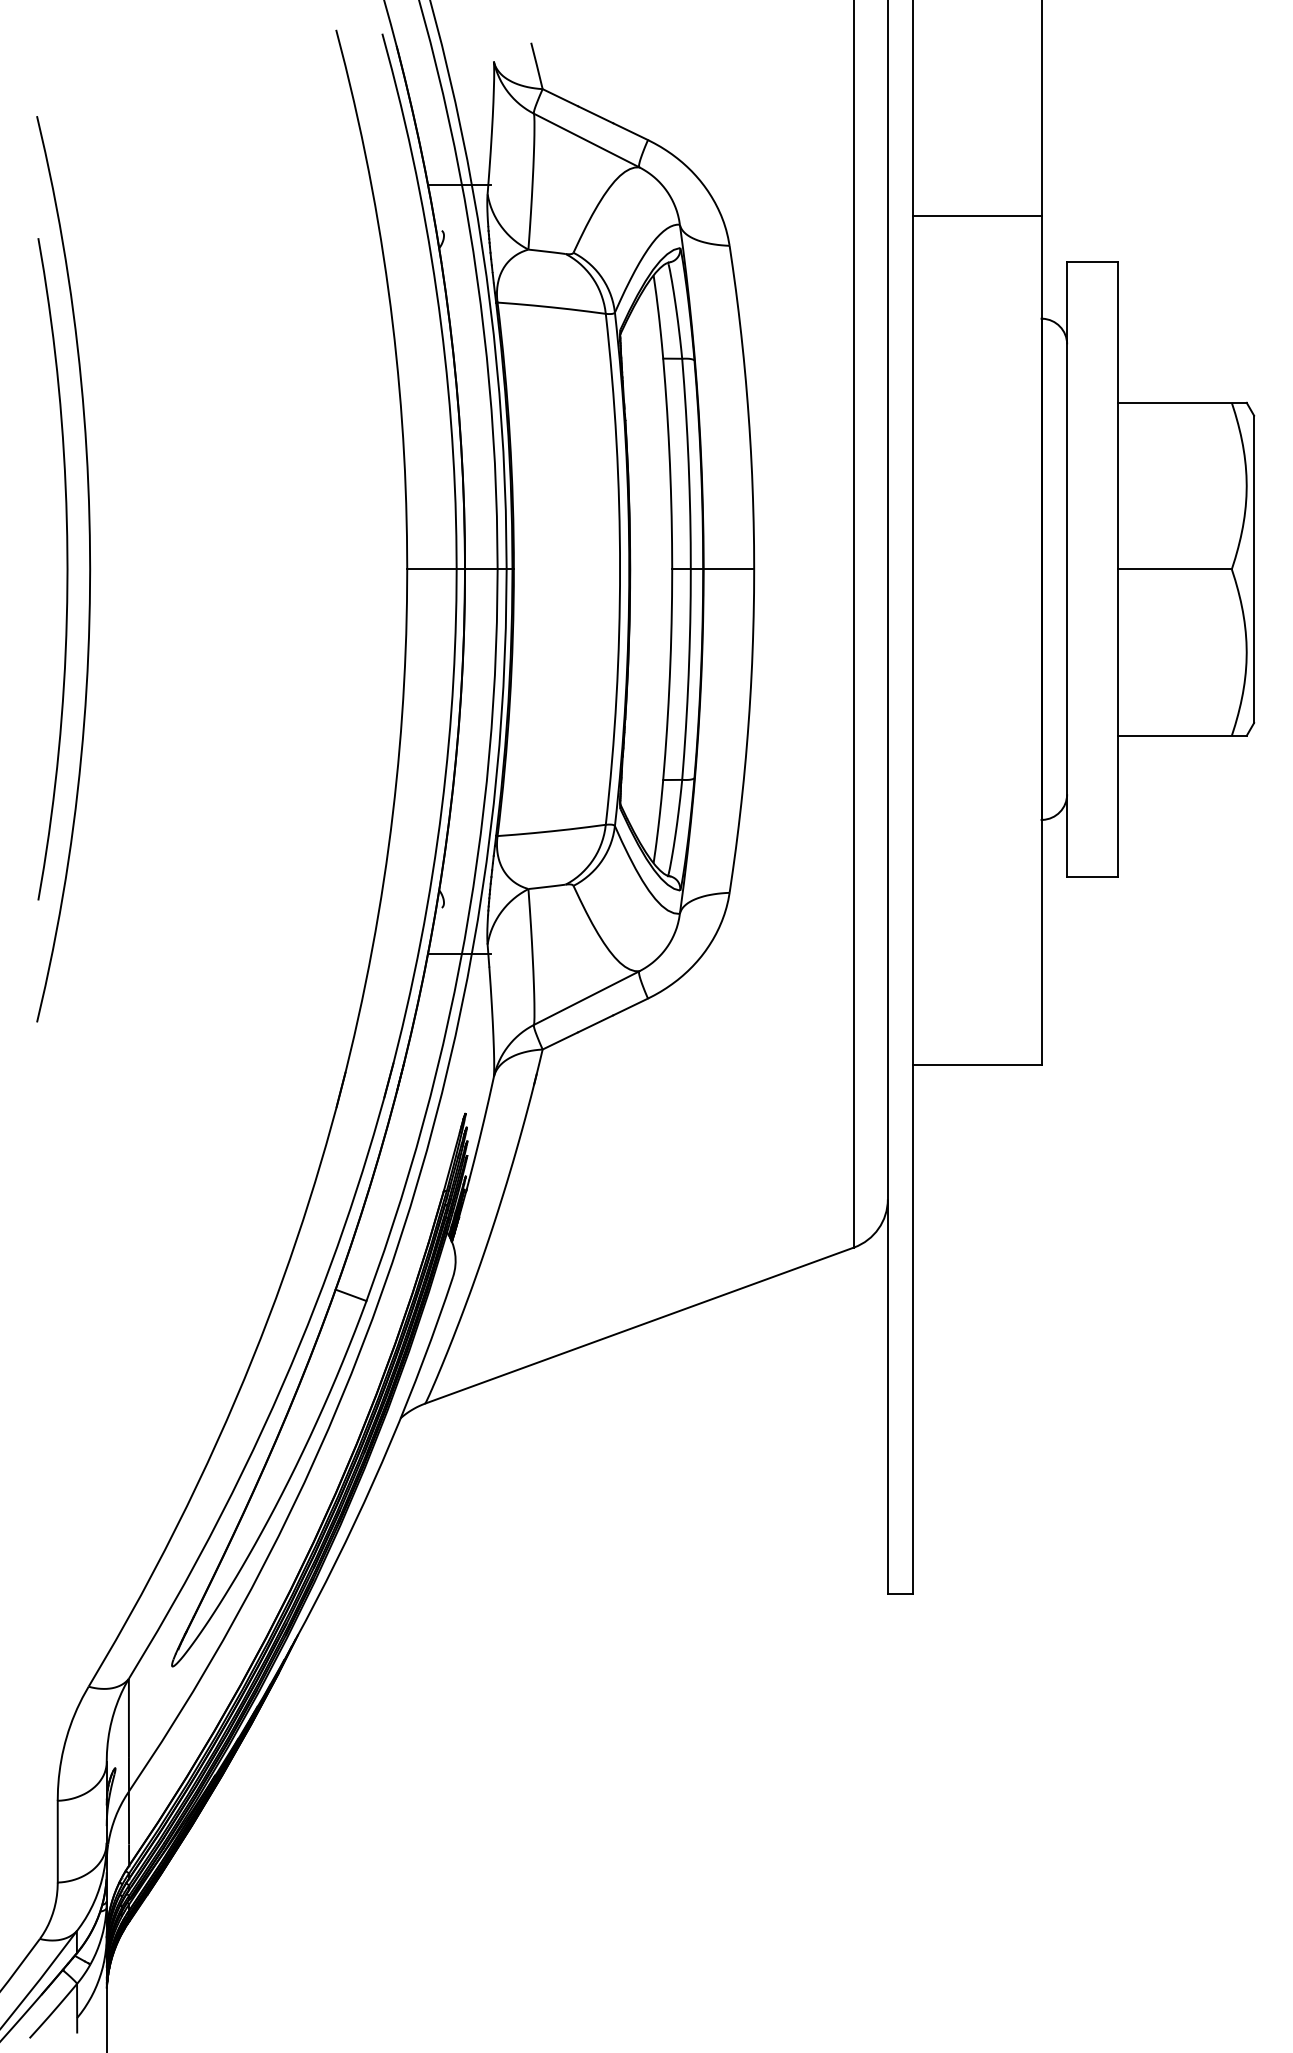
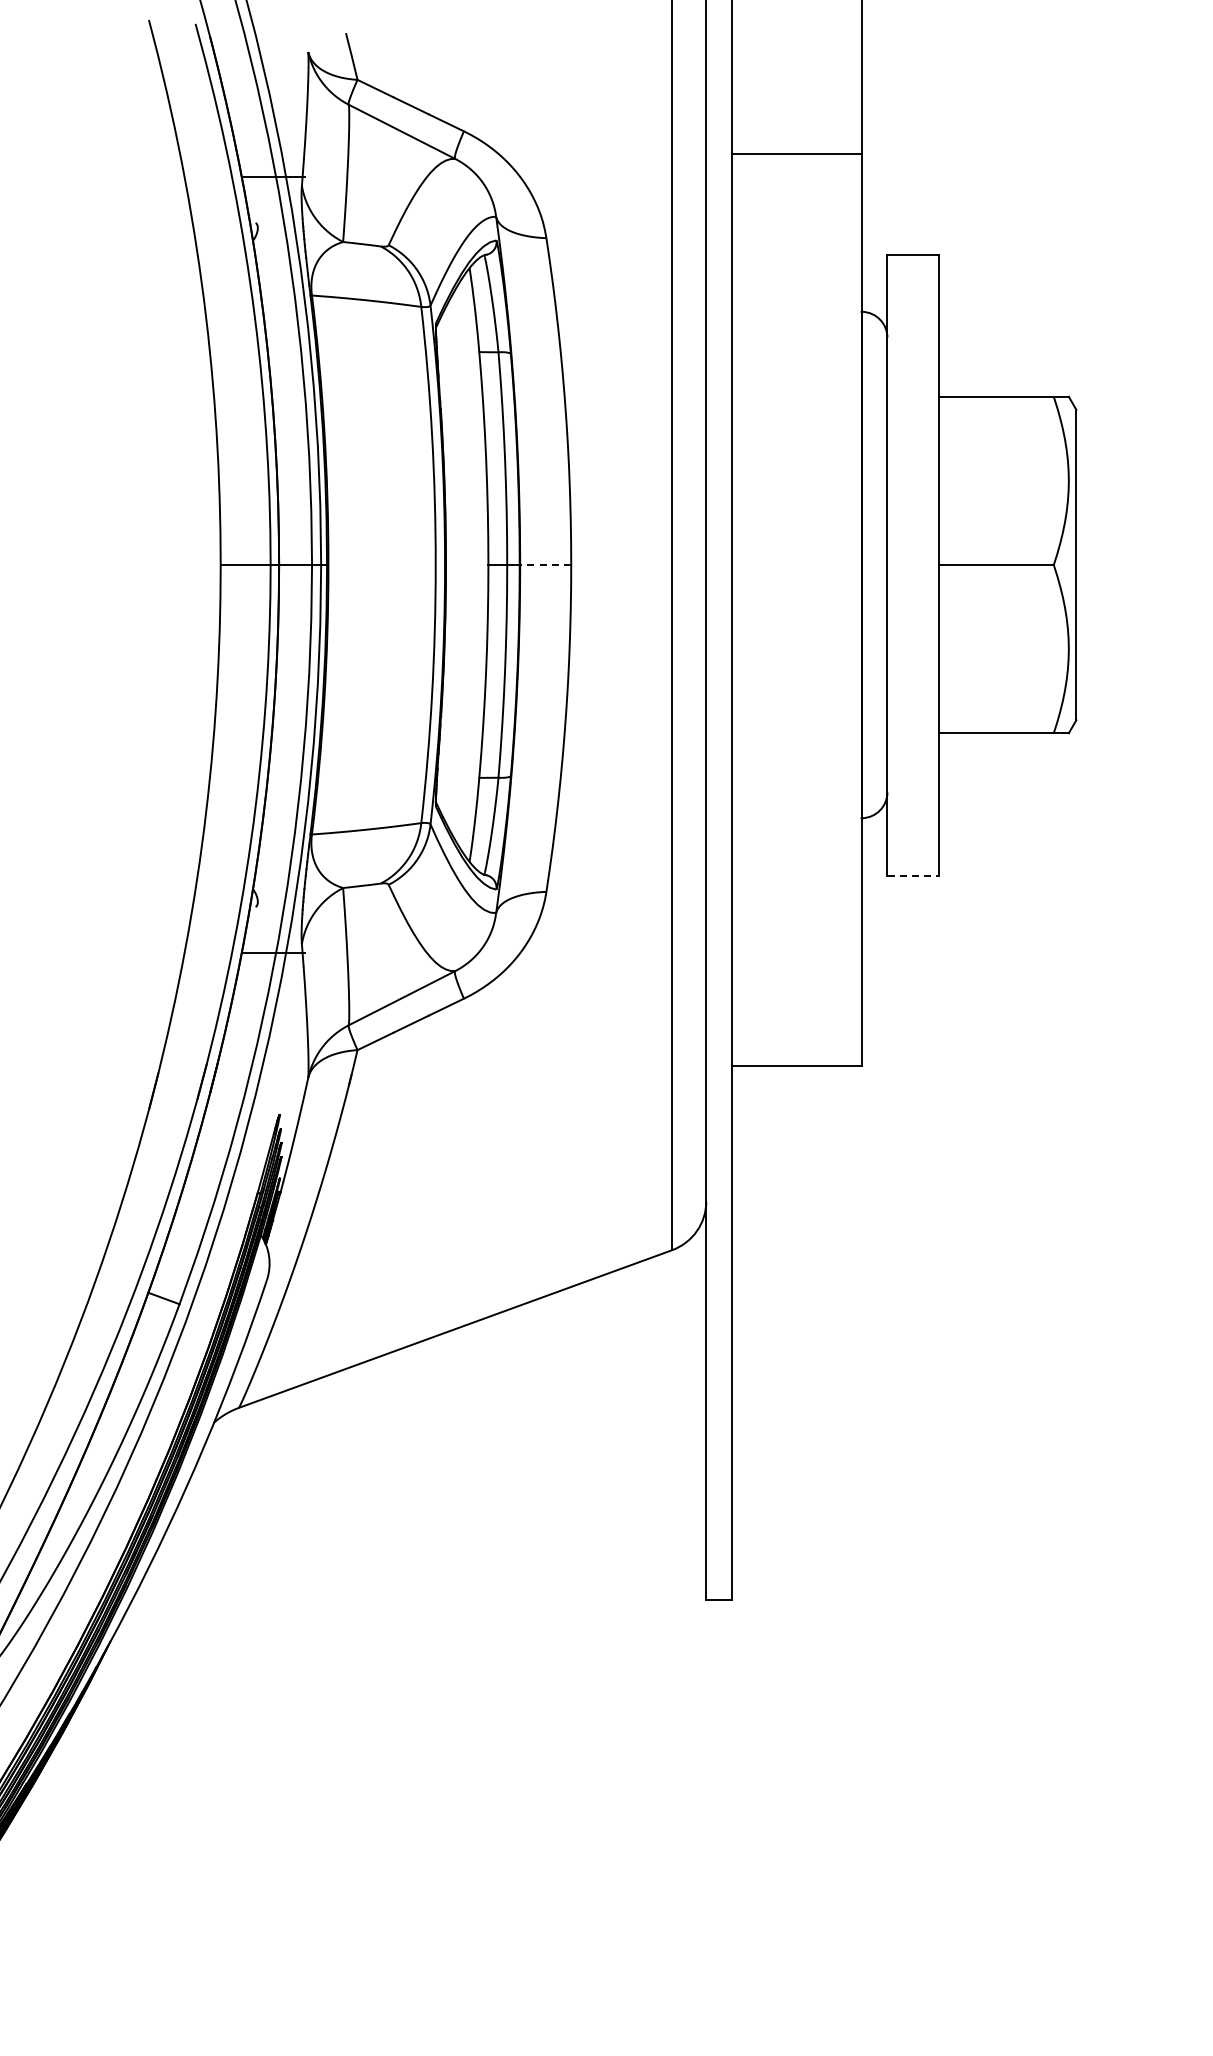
line: (977, 215) -> (796, 153), moved
line: (728, 569) -> (545, 565), solid -> dashed
line: (1092, 876) -> (913, 875), solid -> dashed

